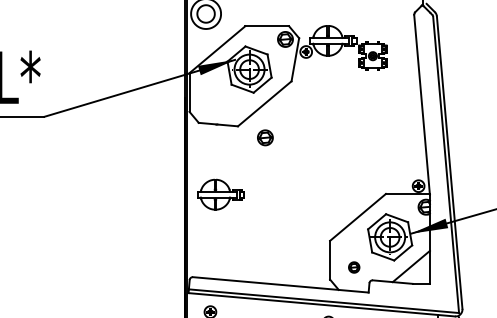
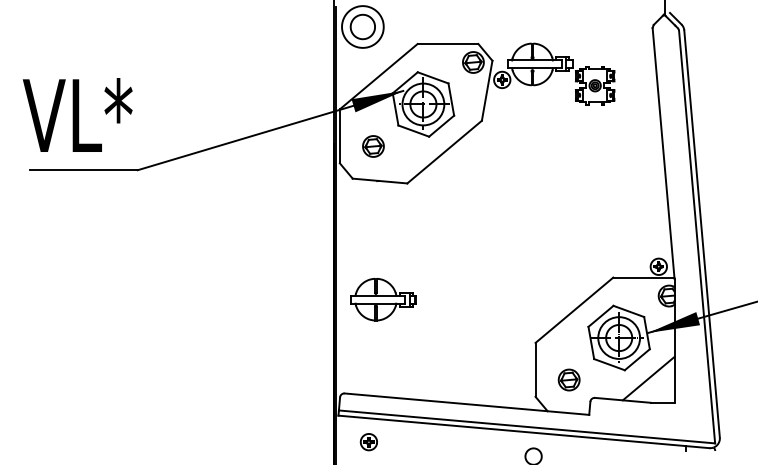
part: (265, 137) -> (373, 146), moved
part: (220, 194) -> (383, 299), moved
part: (353, 267) -> (568, 379), size x1.43

